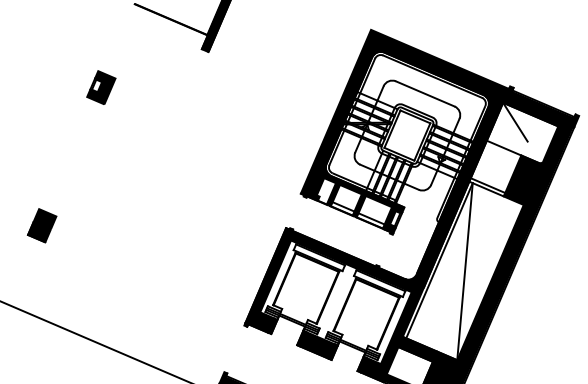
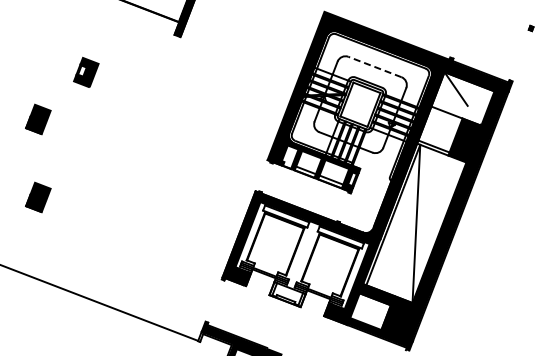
line: (424, 93) -> (374, 66), solid -> dashed
part: (45, 138) -> (38, 119), added
fill: (317, 345) -> (287, 294), removed

